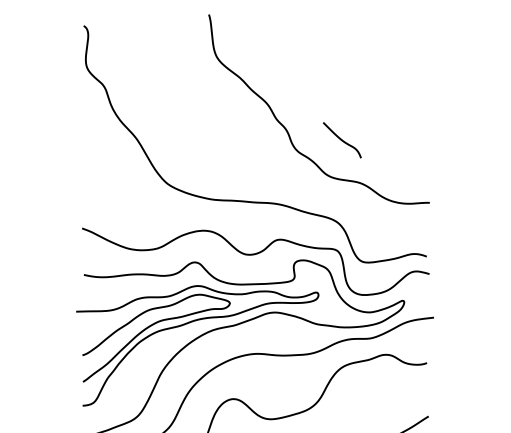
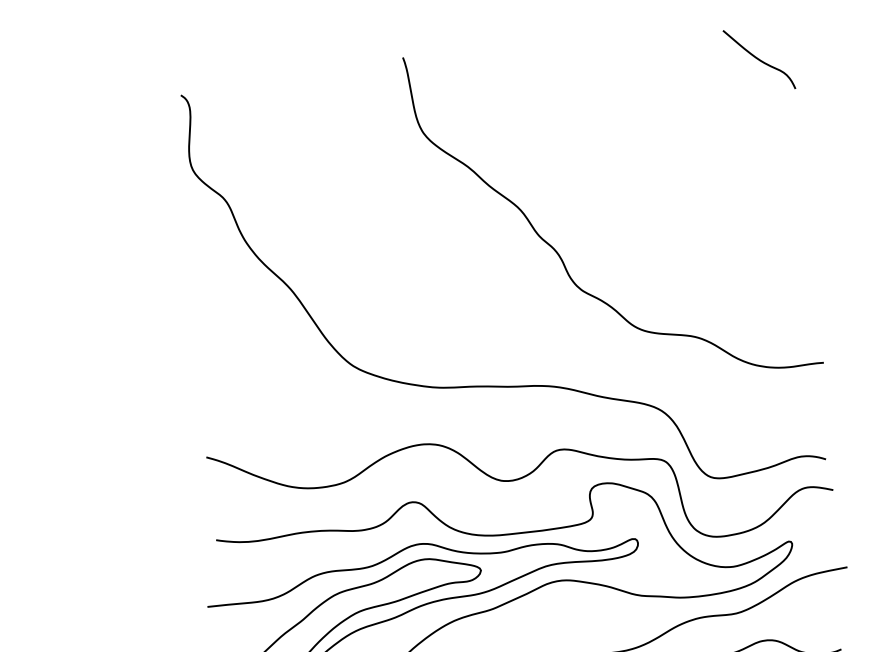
curve: (341, 140) -> (758, 60), moved

